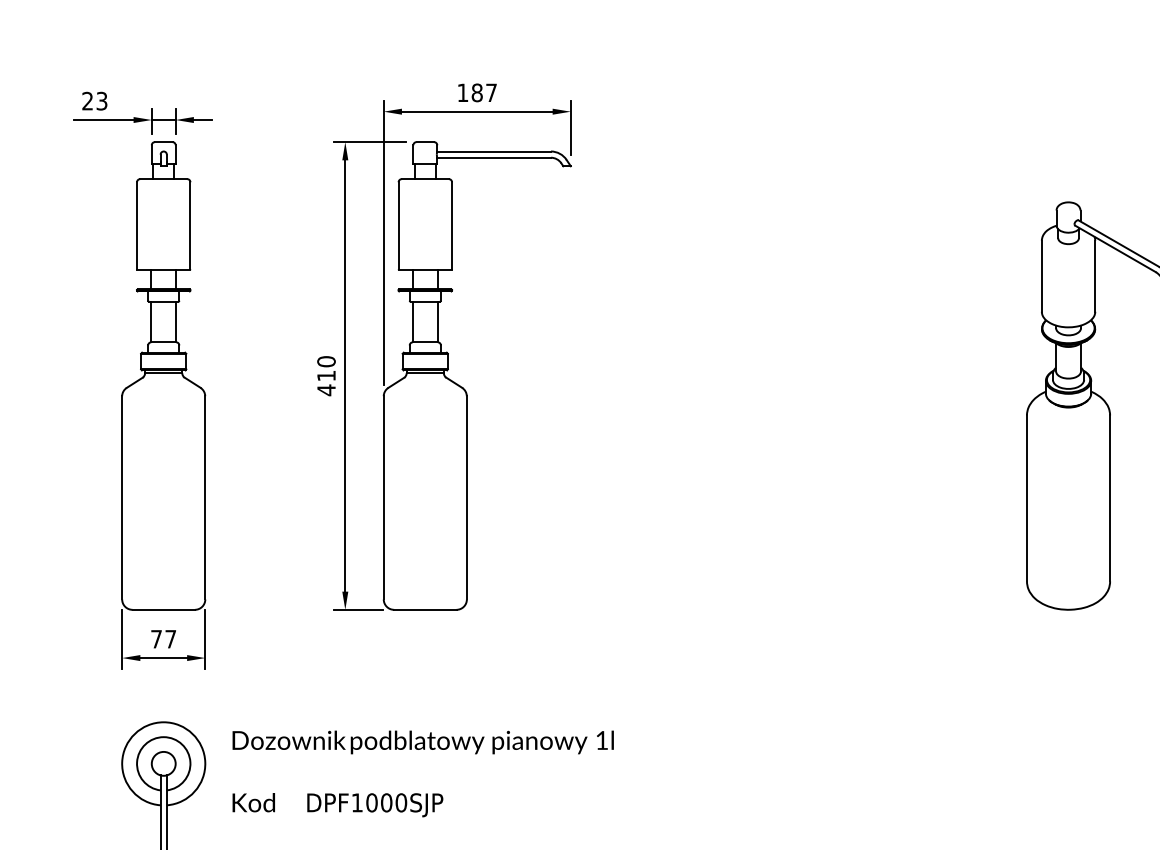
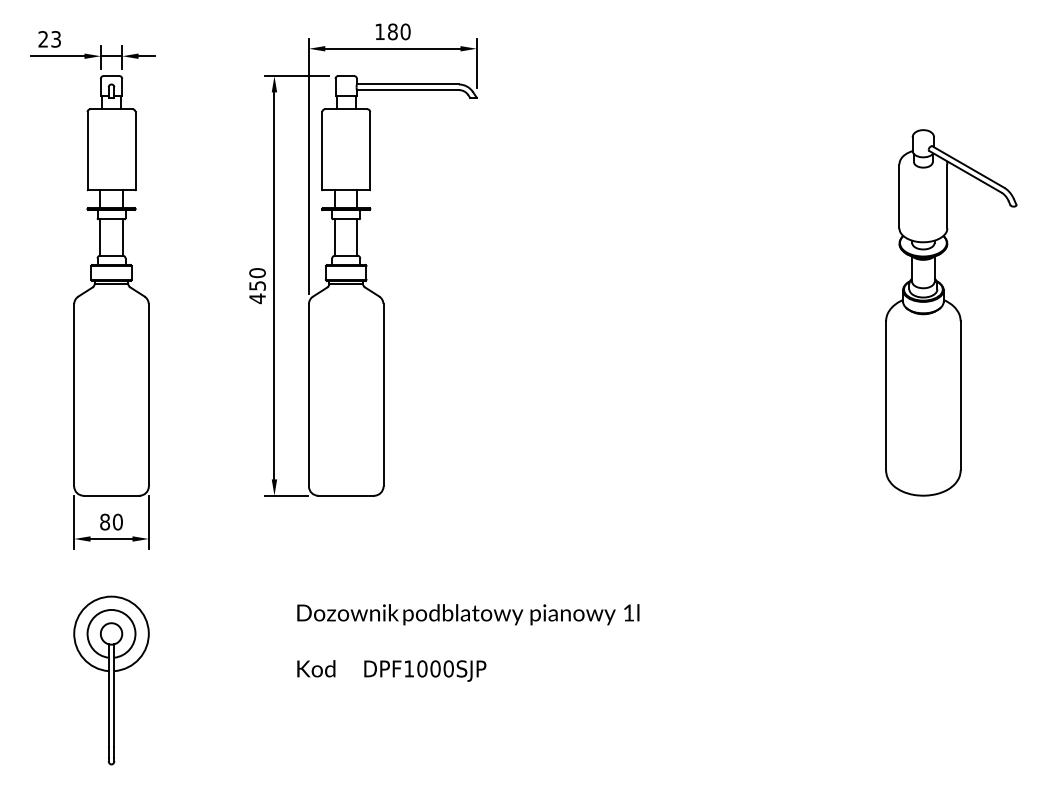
text: (491, 92) -> (405, 31), 187 -> 180
text: (326, 375) -> (257, 285), 410 -> 450
text: (163, 638) -> (111, 521), 77 -> 80
text: (423, 773) -> (468, 642), moved

